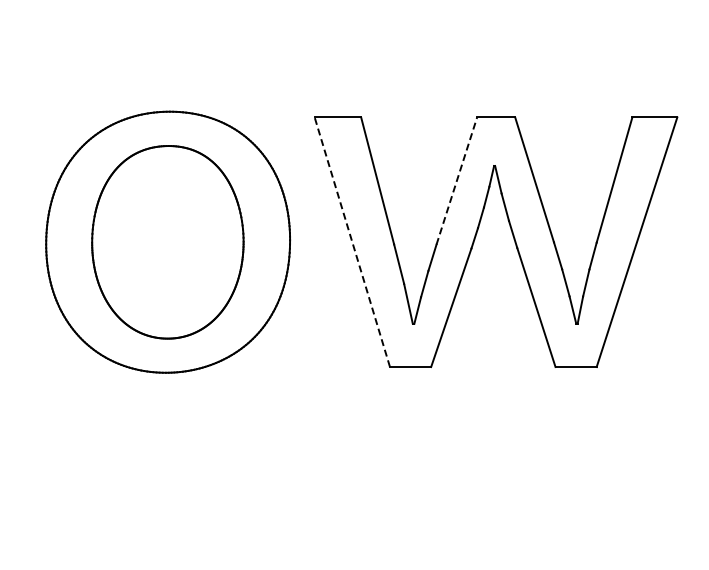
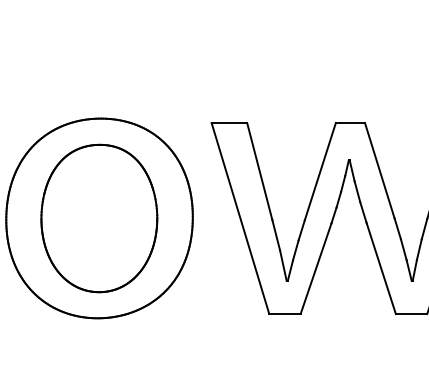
line: (456, 181) -> (320, 171), dashed -> solid
line: (352, 241) -> (240, 217), dashed -> solid

